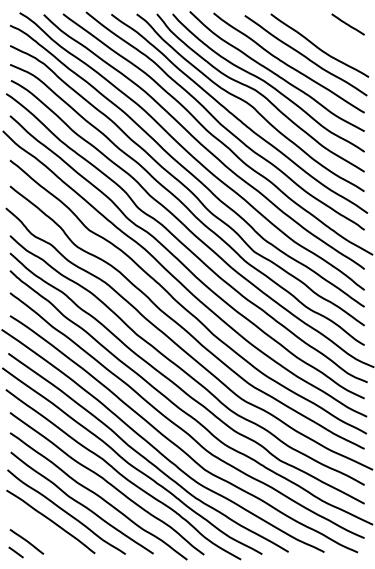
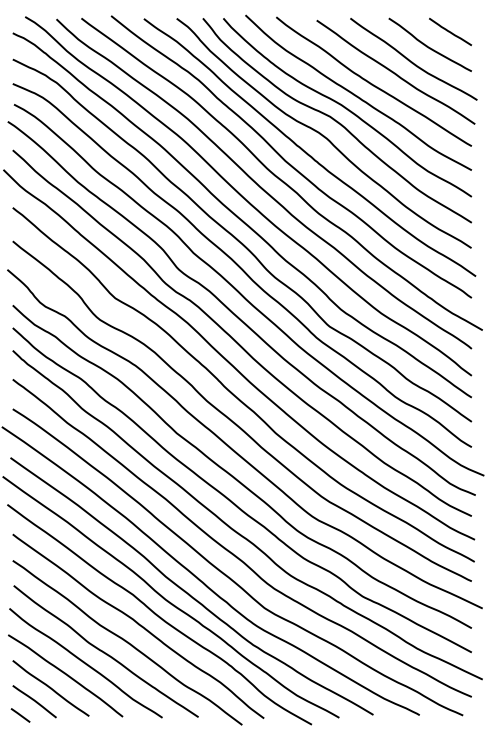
curve: (331, 35) -> (428, 46), added
line: (39, 531) -> (50, 688), added

